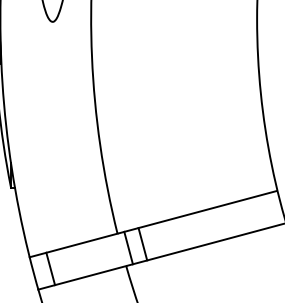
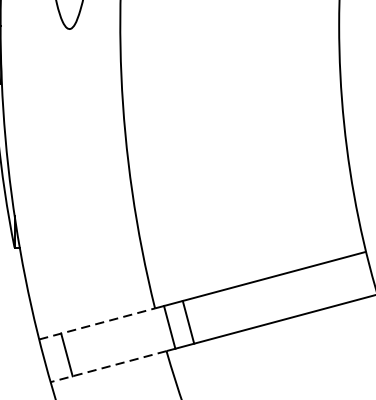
line: (74, 245) -> (98, 323), solid -> dashed
line: (82, 277) -> (108, 366), solid -> dashed

